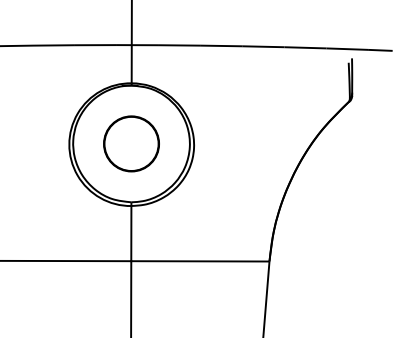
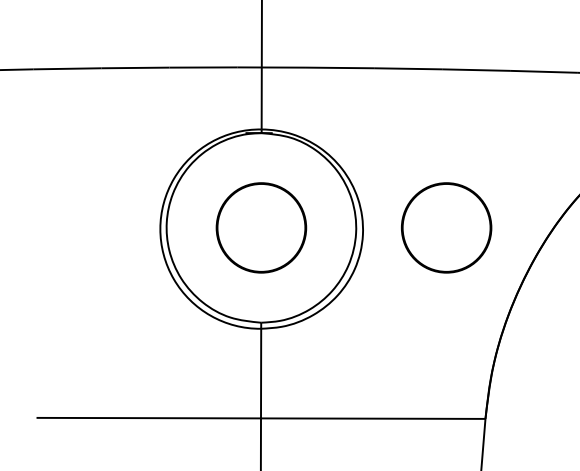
circle: (245, 143) -> (446, 227), added

